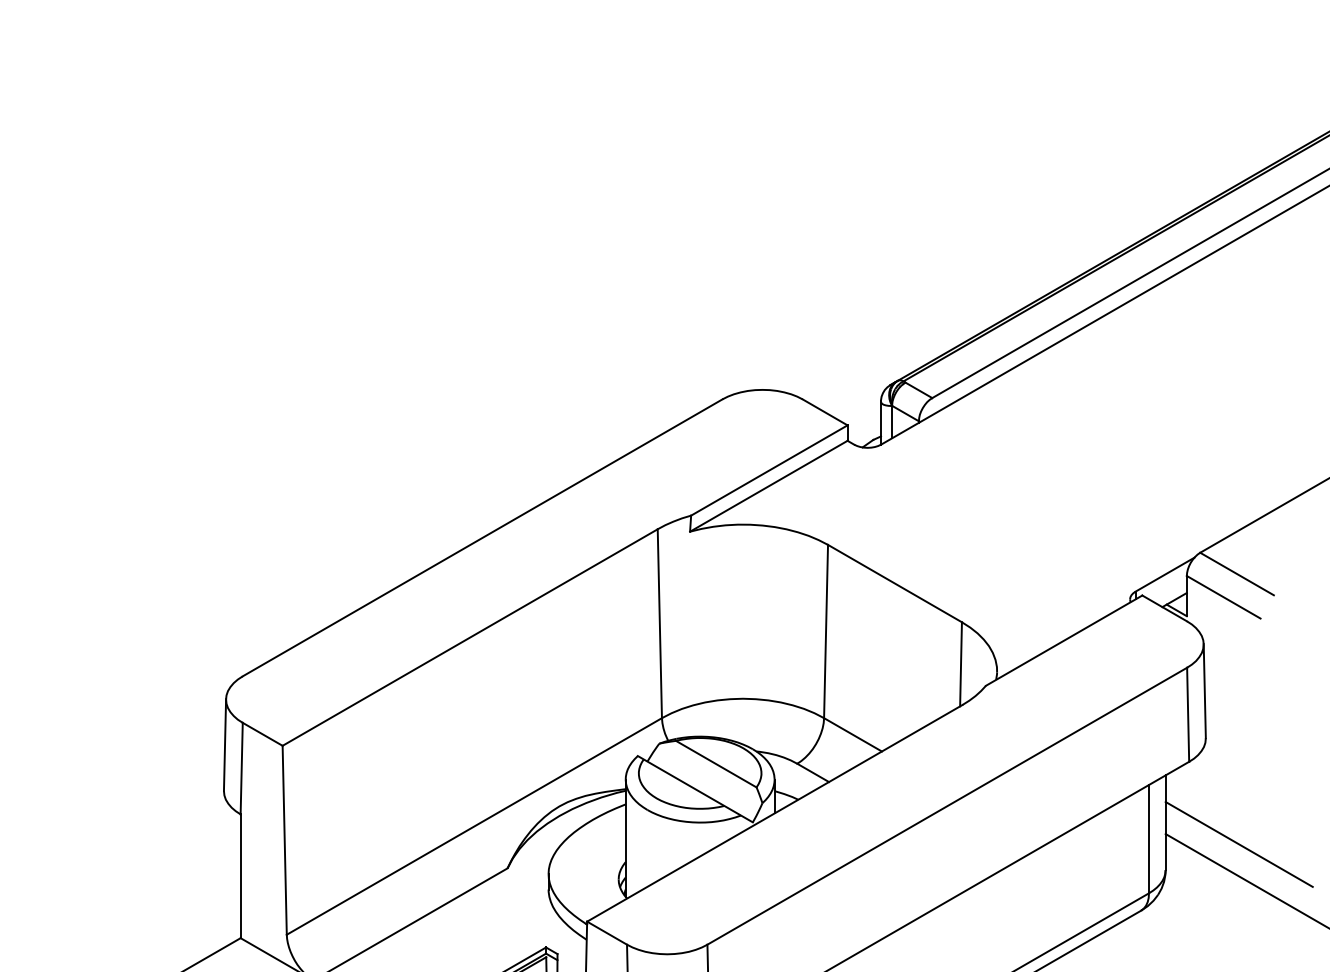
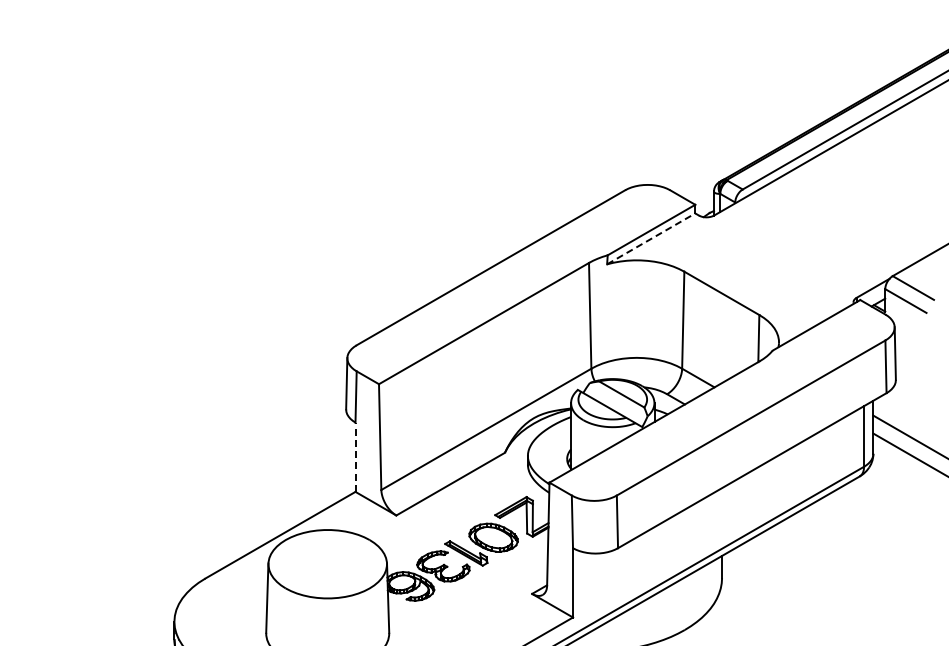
line: (769, 485) -> (651, 238), solid -> dashed
line: (240, 876) -> (355, 457), solid -> dashed

